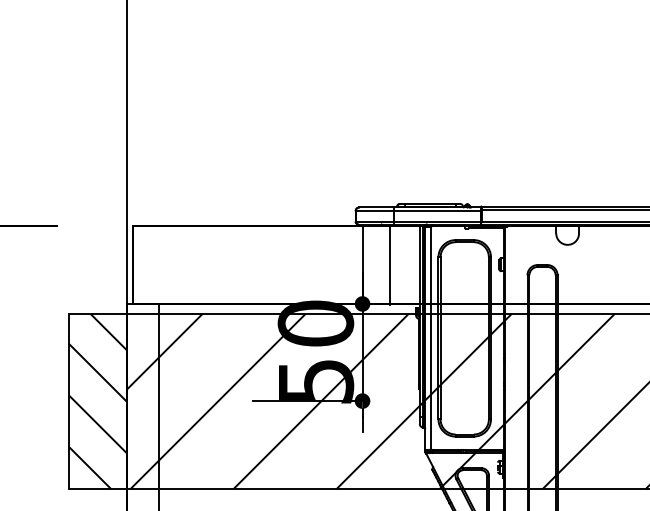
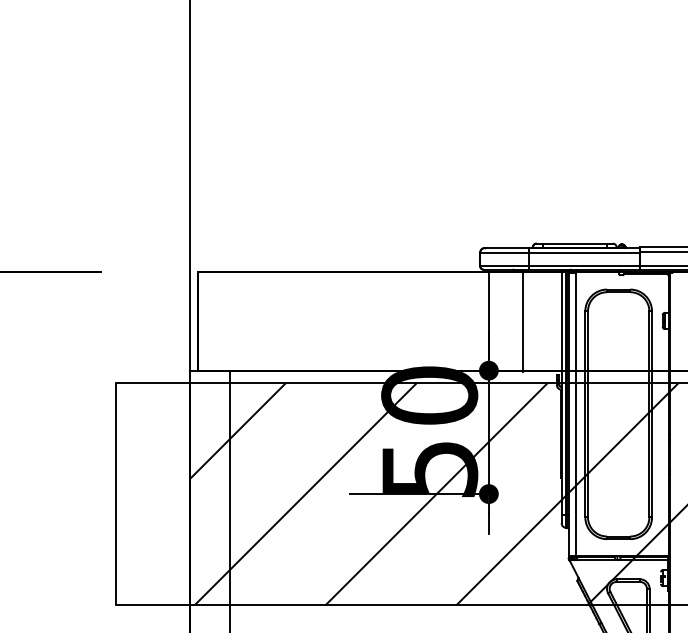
hatch: (98, 400) -> (153, 493), removed

